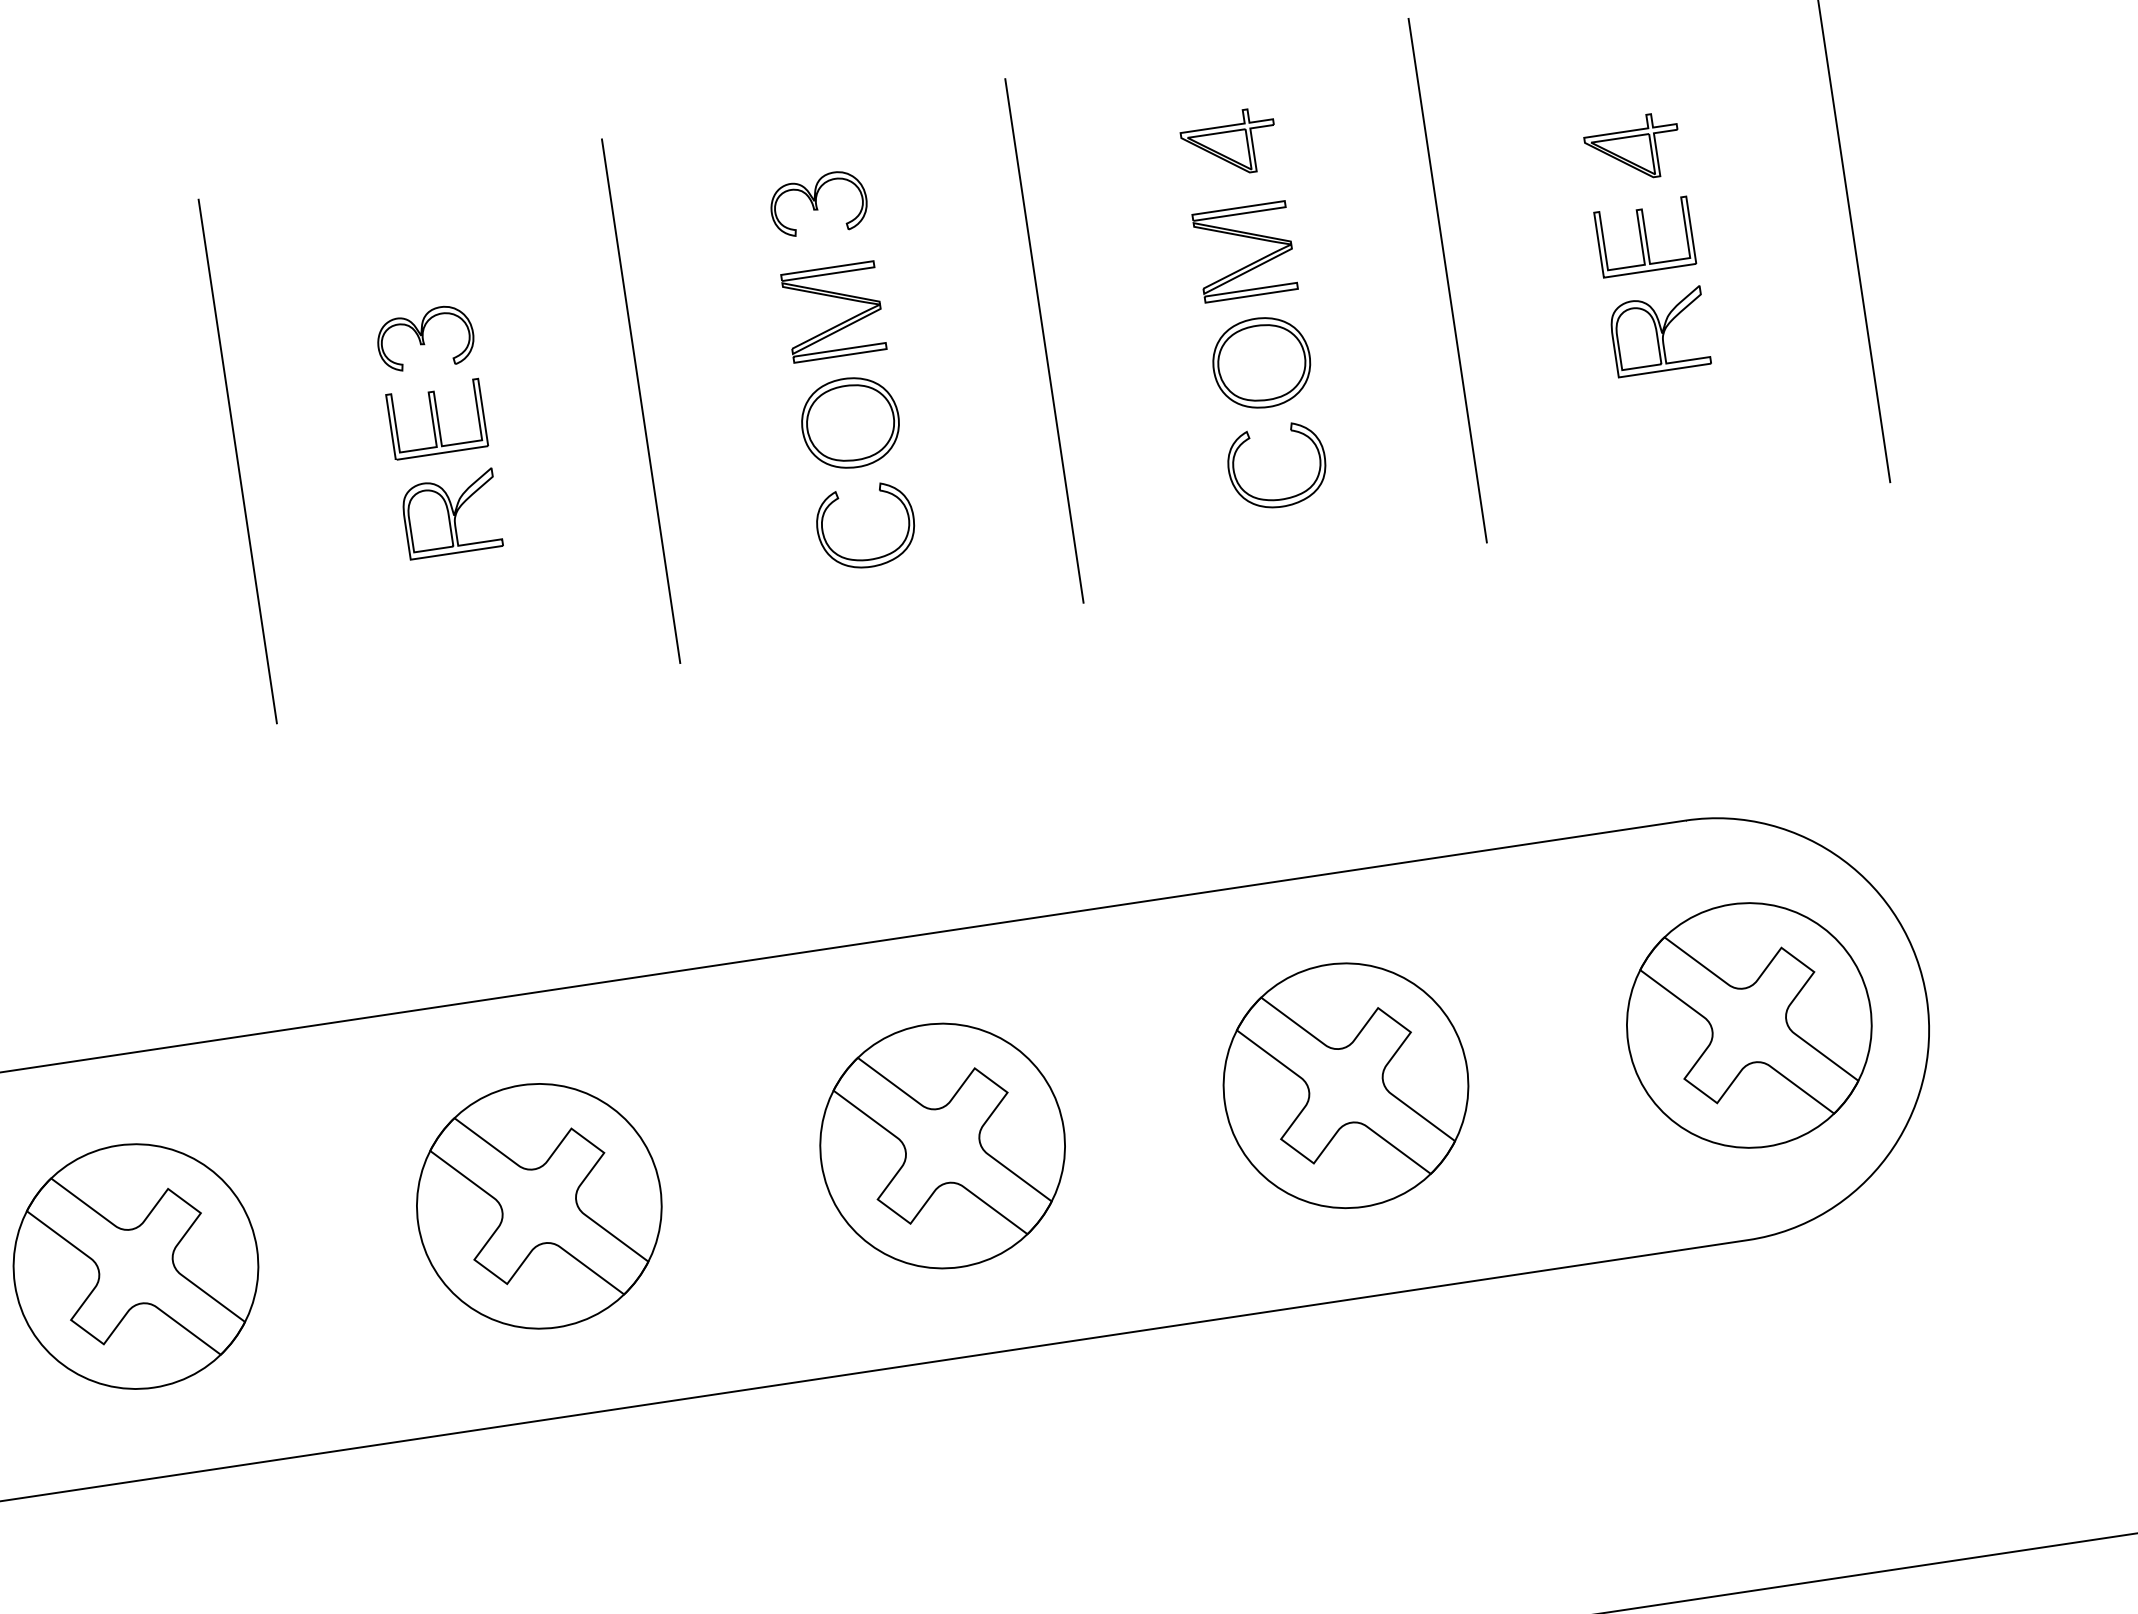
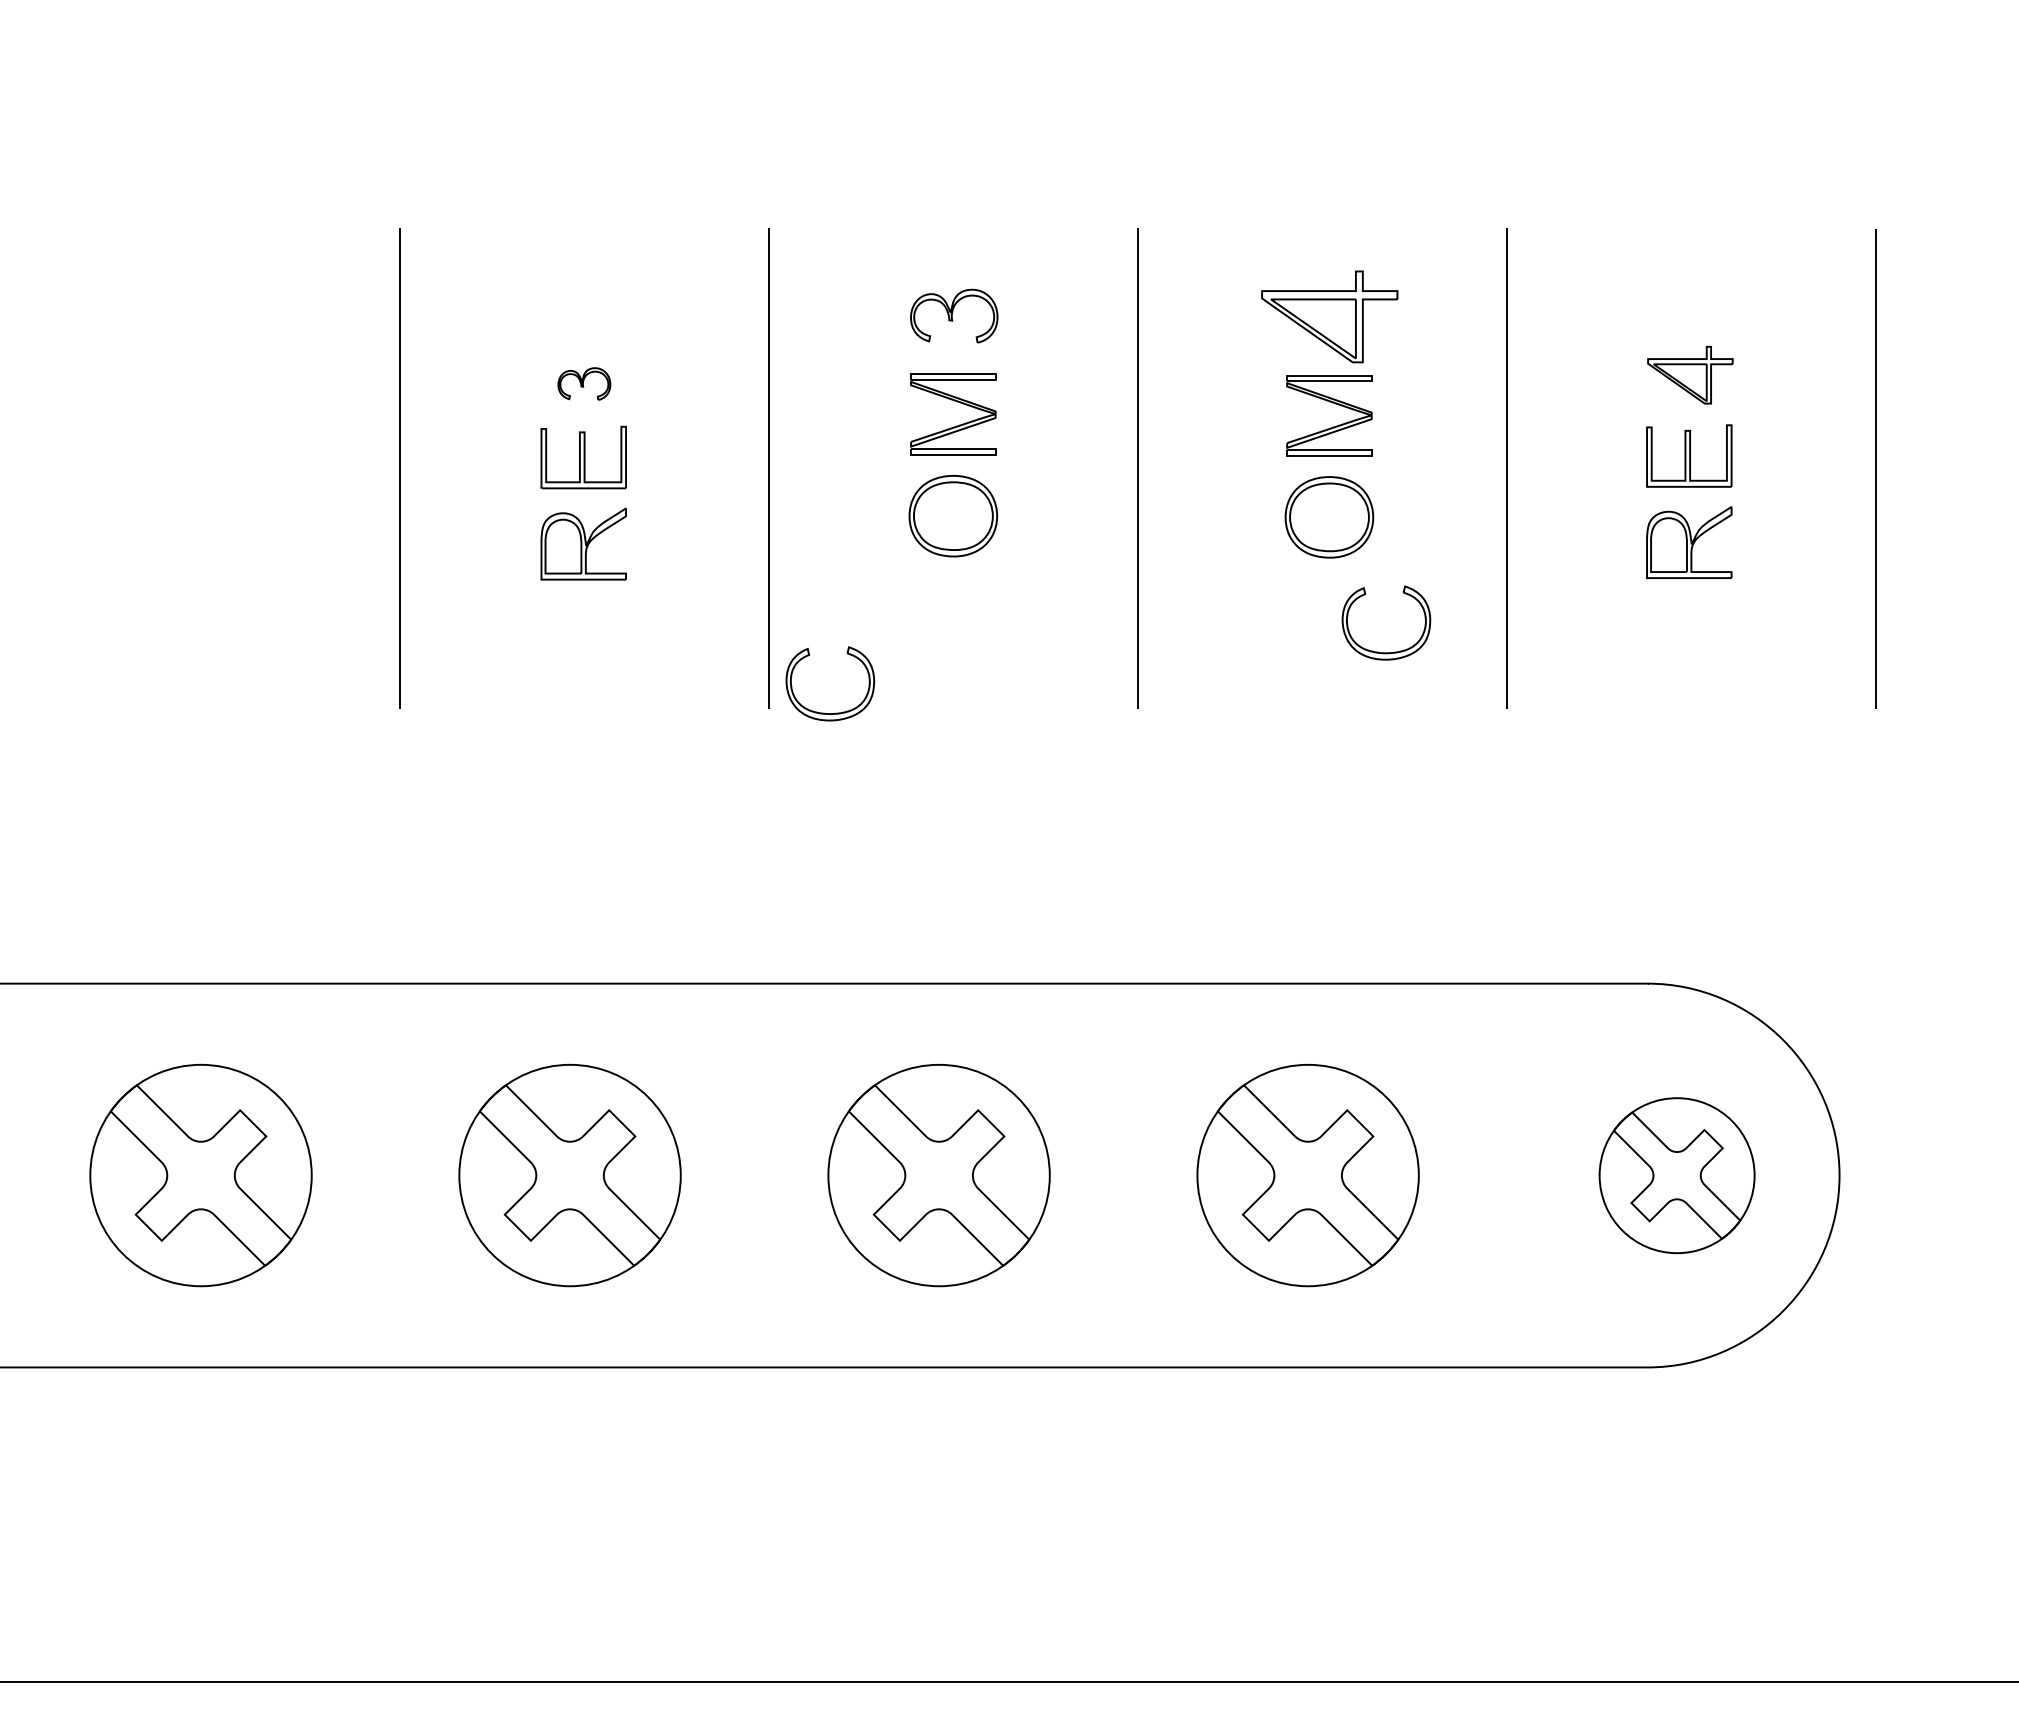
part: (1229, 143) -> (1329, 316), size x1.6
part: (425, 338) -> (584, 383), size x0.6
part: (1282, 498) -> (1386, 652), moved
part: (864, 558) -> (824, 712), moved
part: (1748, 1025) -> (1676, 1175), size x0.7

